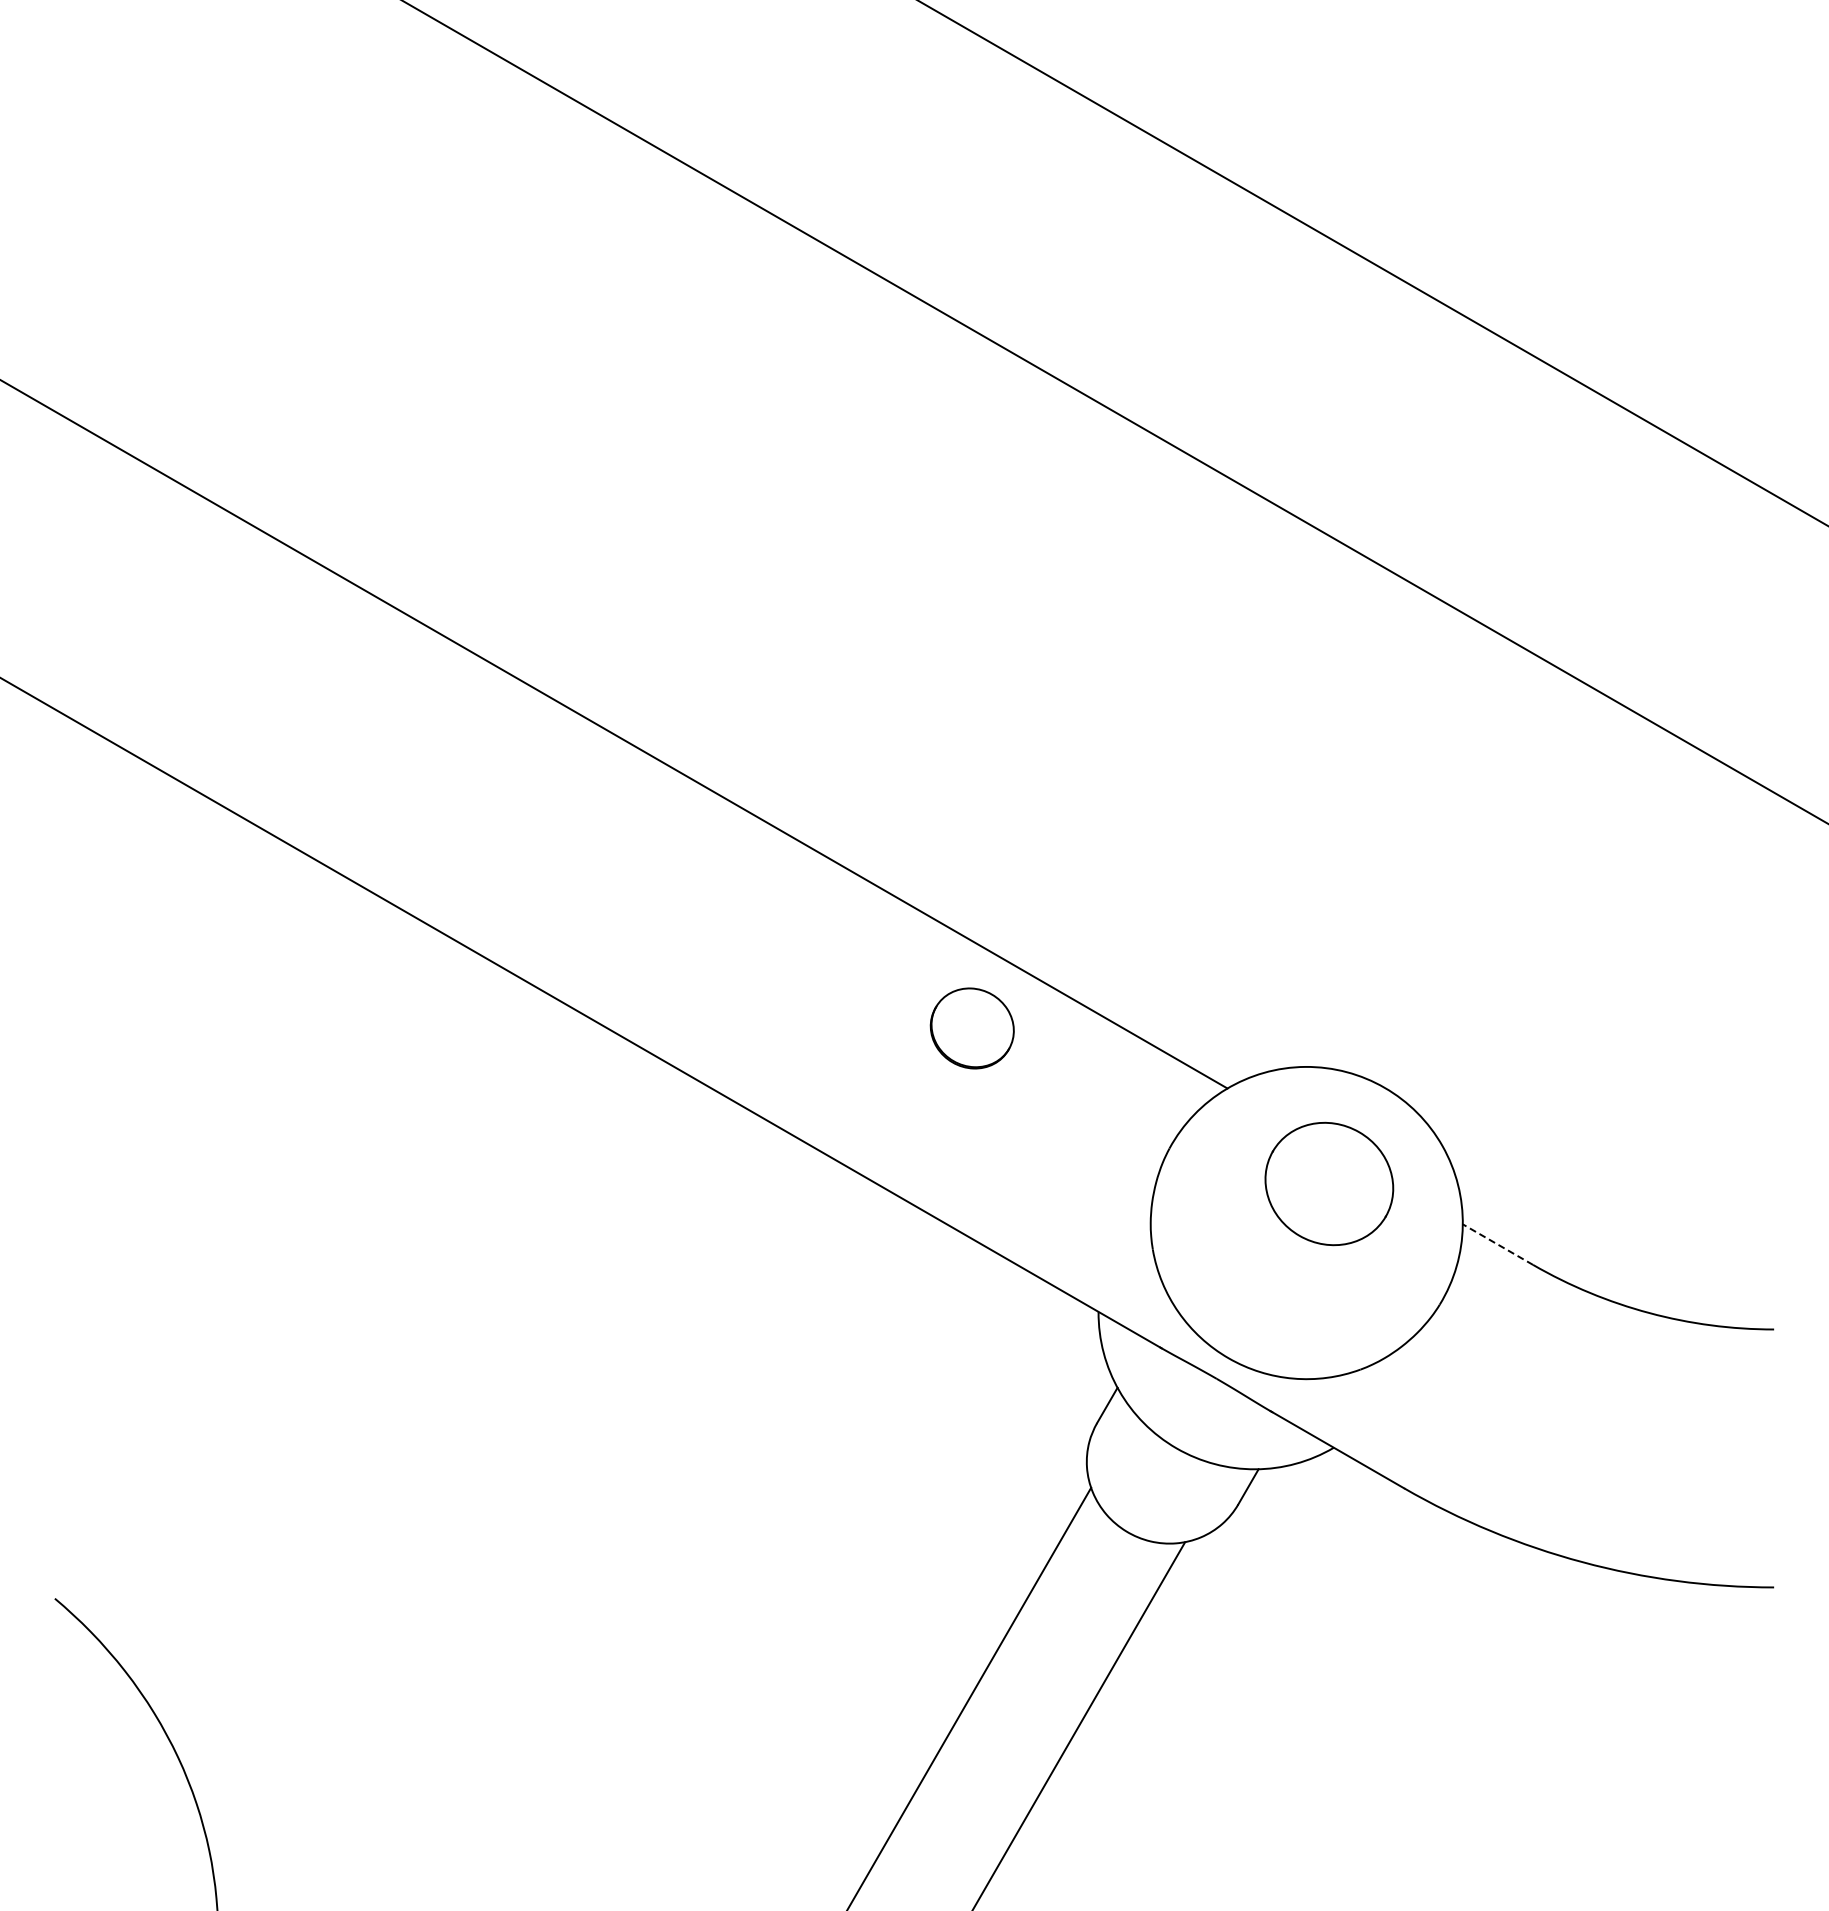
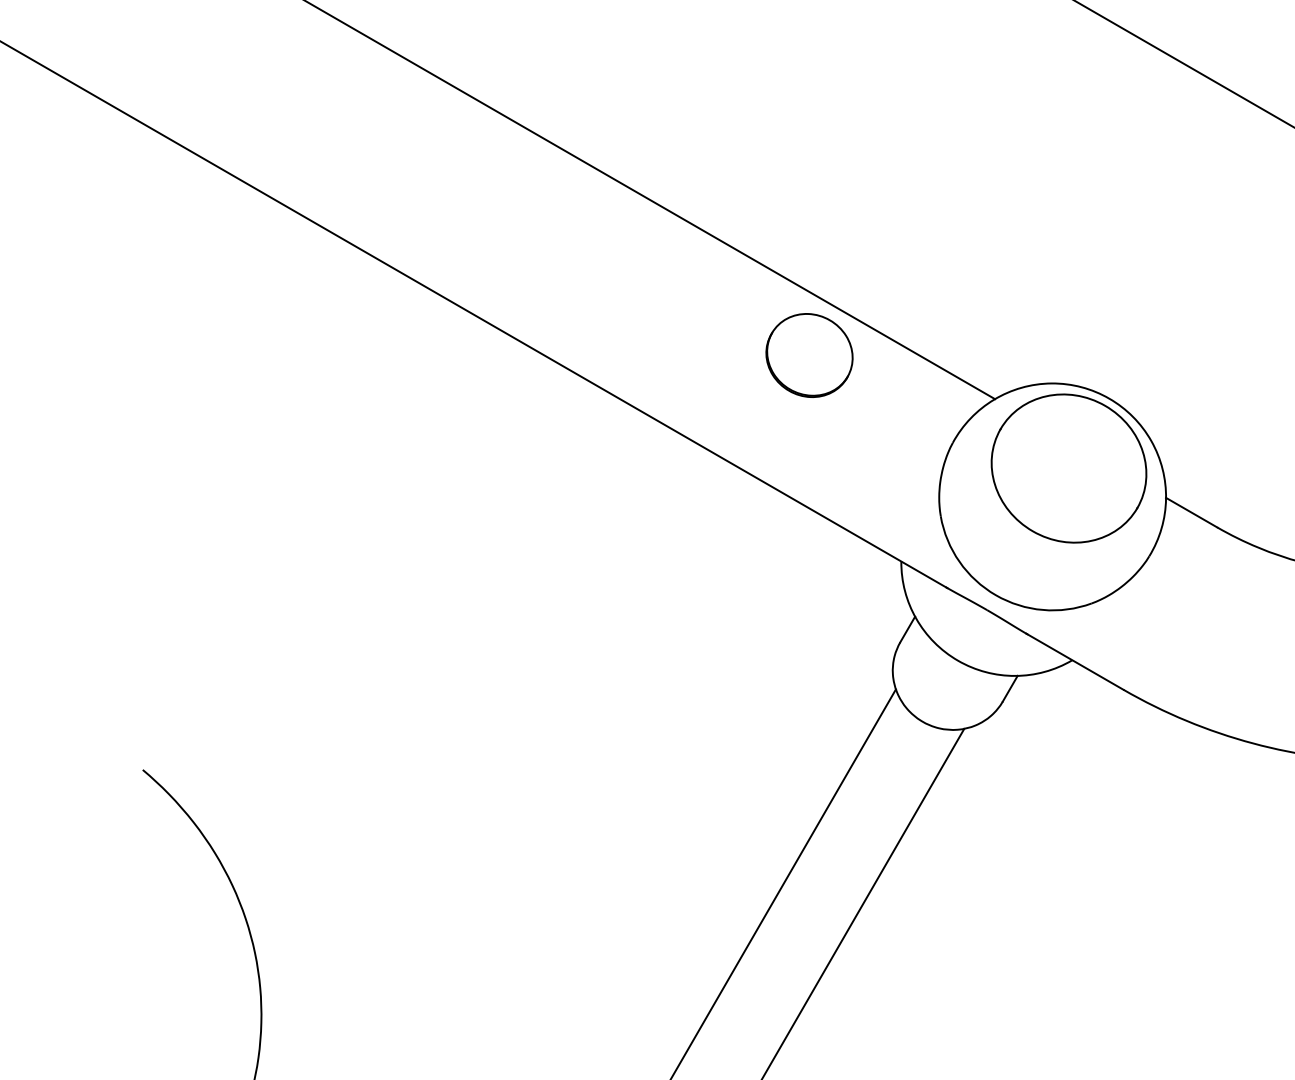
part: (972, 1028) -> (809, 355), size x1.43
part: (1329, 1183) -> (1069, 468), size x1.67
line: (1497, 1244) -> (1191, 512), dashed -> solid

